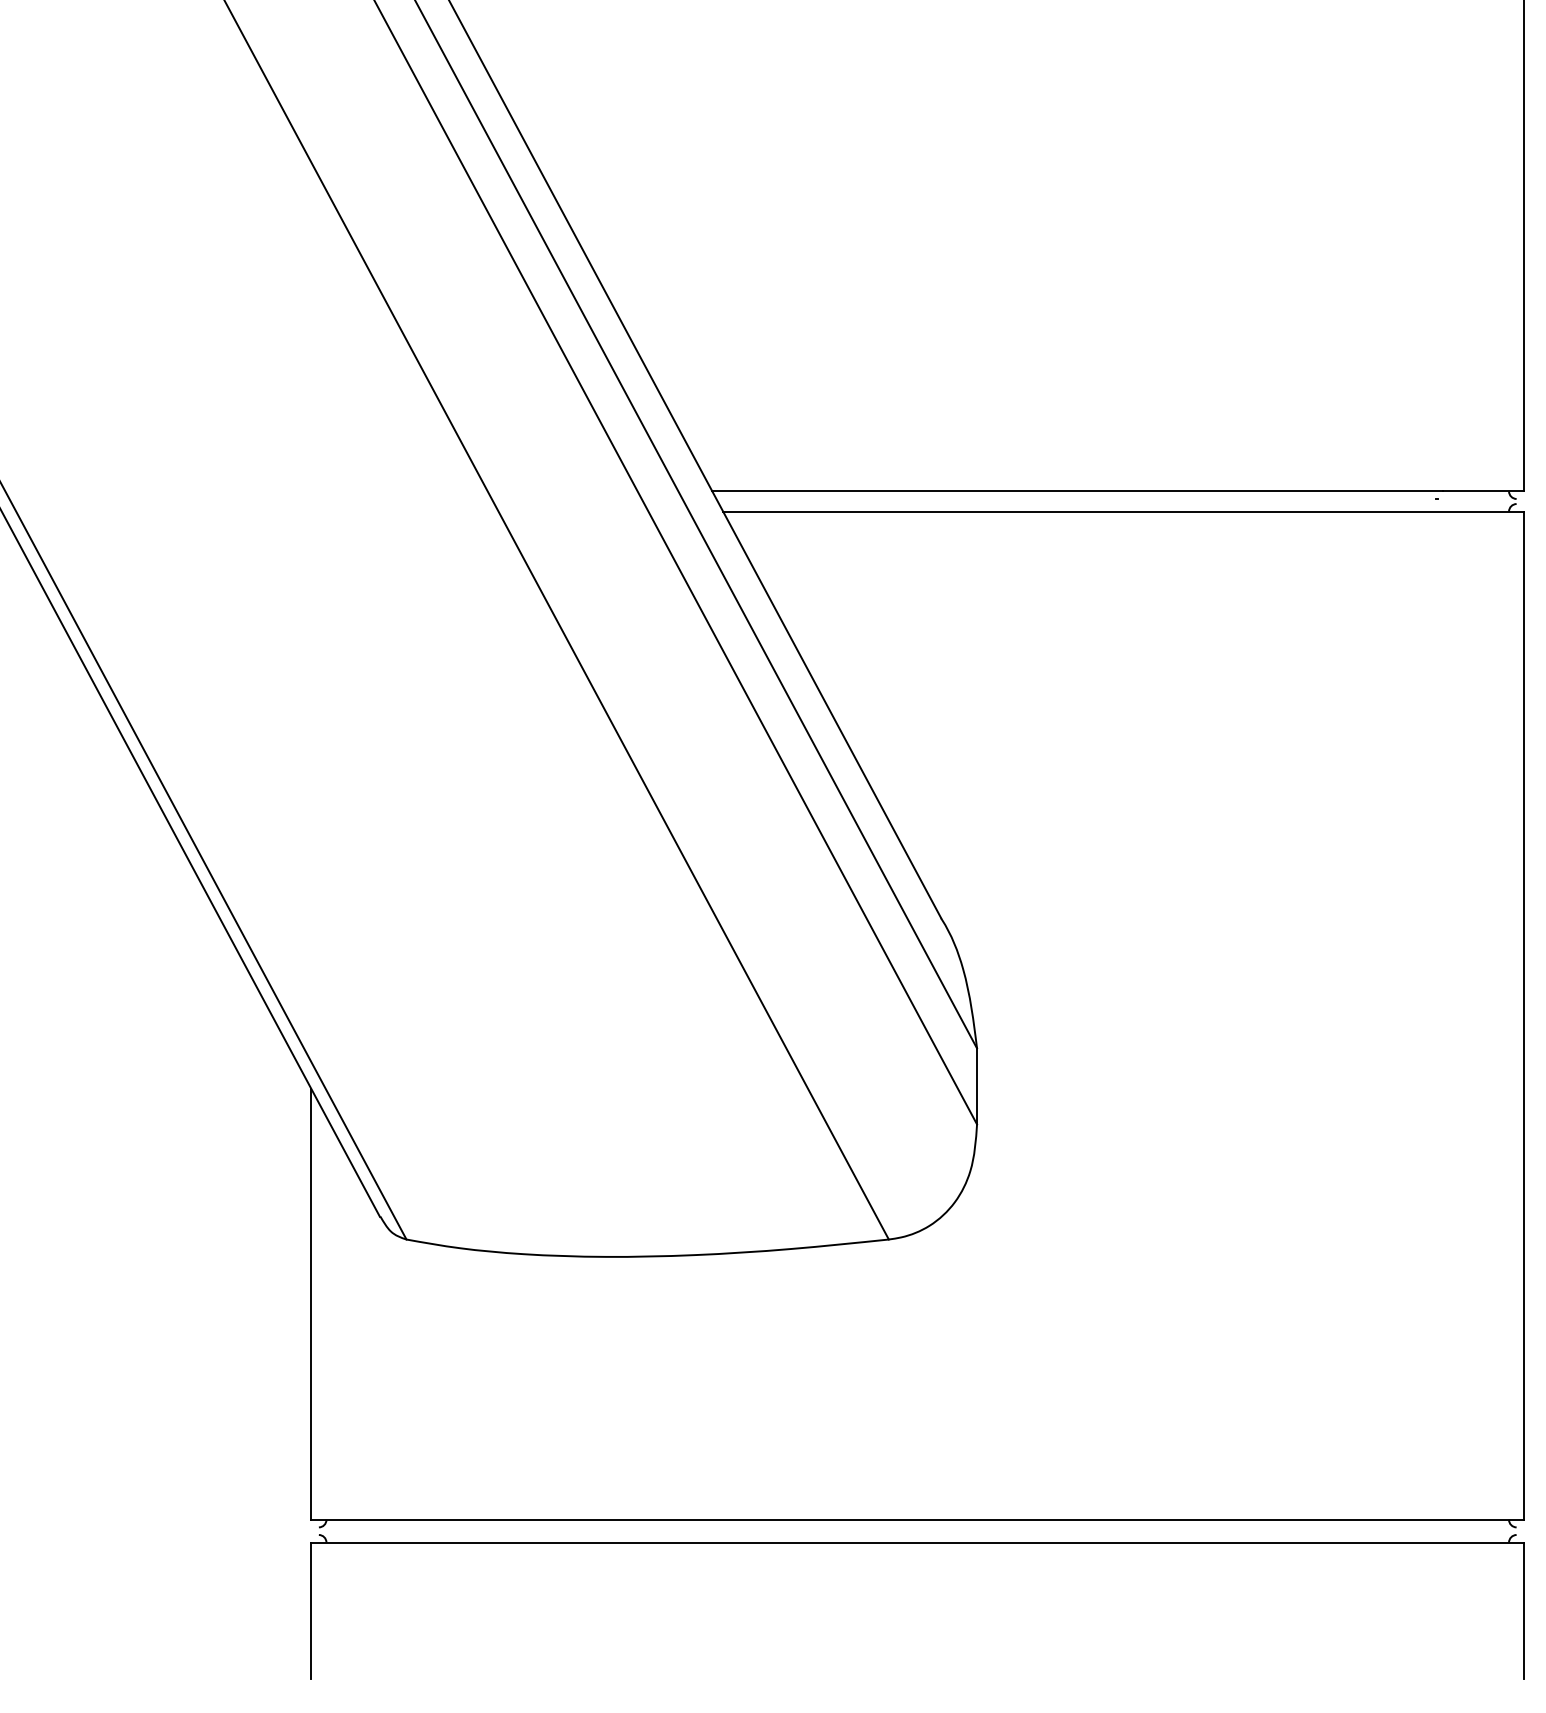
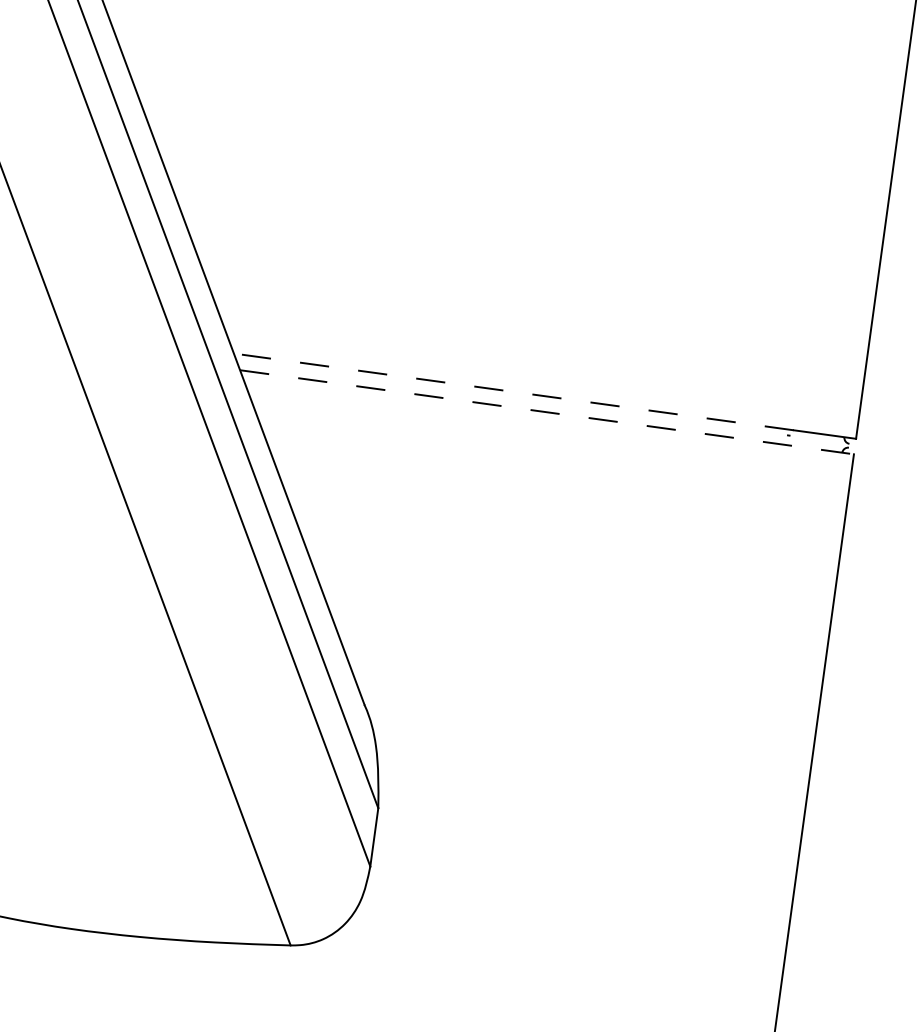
line: (1077, 491) -> (513, 392), solid -> dashed
line: (1123, 511) -> (546, 412), solid -> dashed

